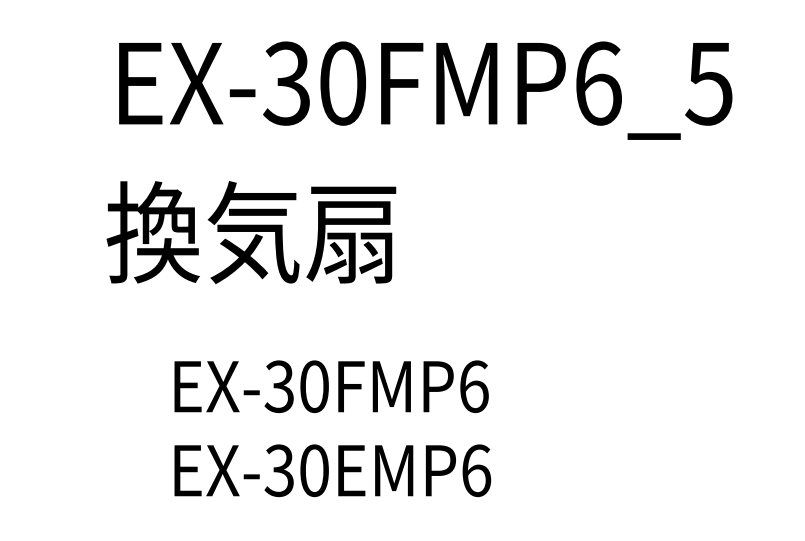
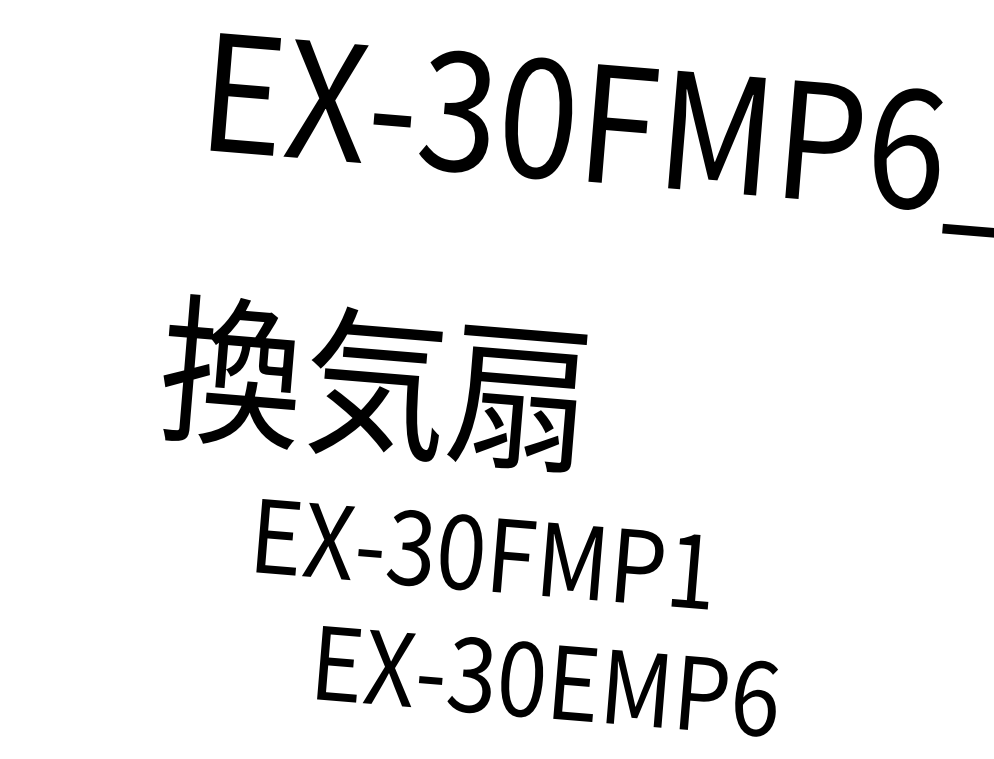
text: (251, 232) -> (373, 383), moved
text: (474, 386) -> (692, 570), EX-30FMP6 -> EX-30FMP1
text: (332, 470) -> (547, 681), moved

